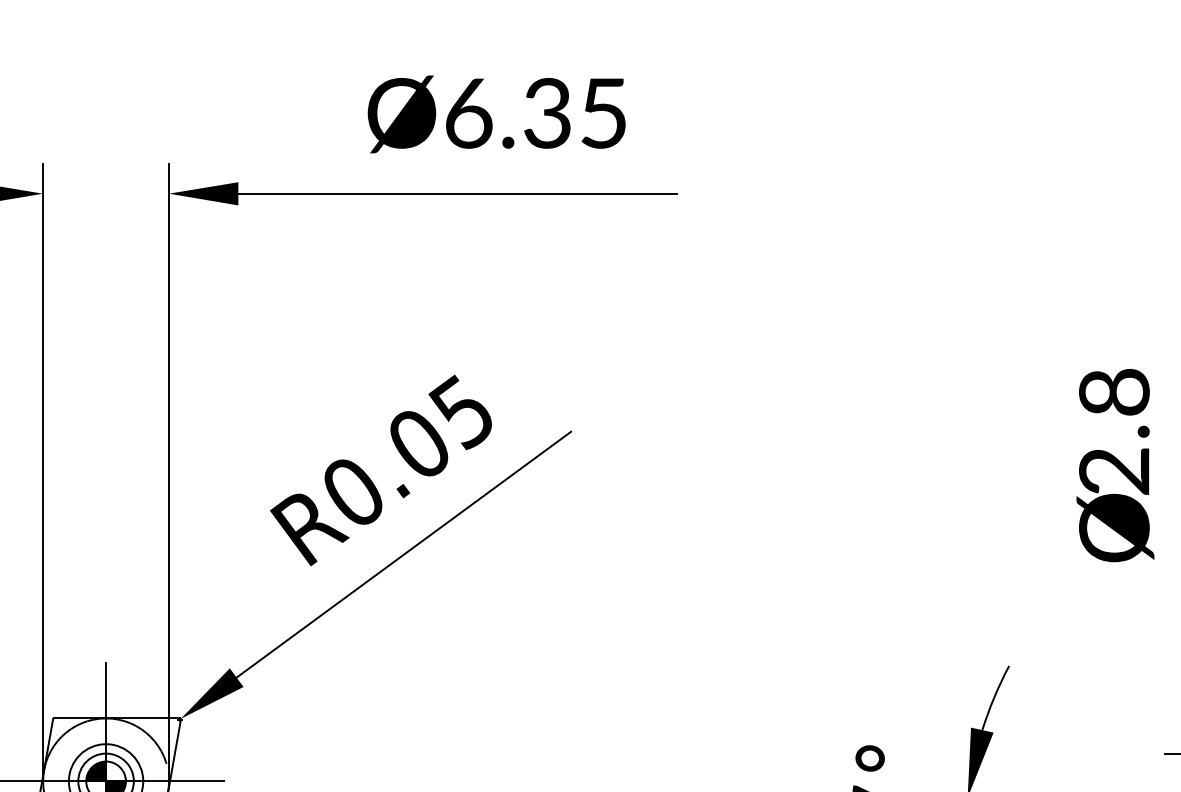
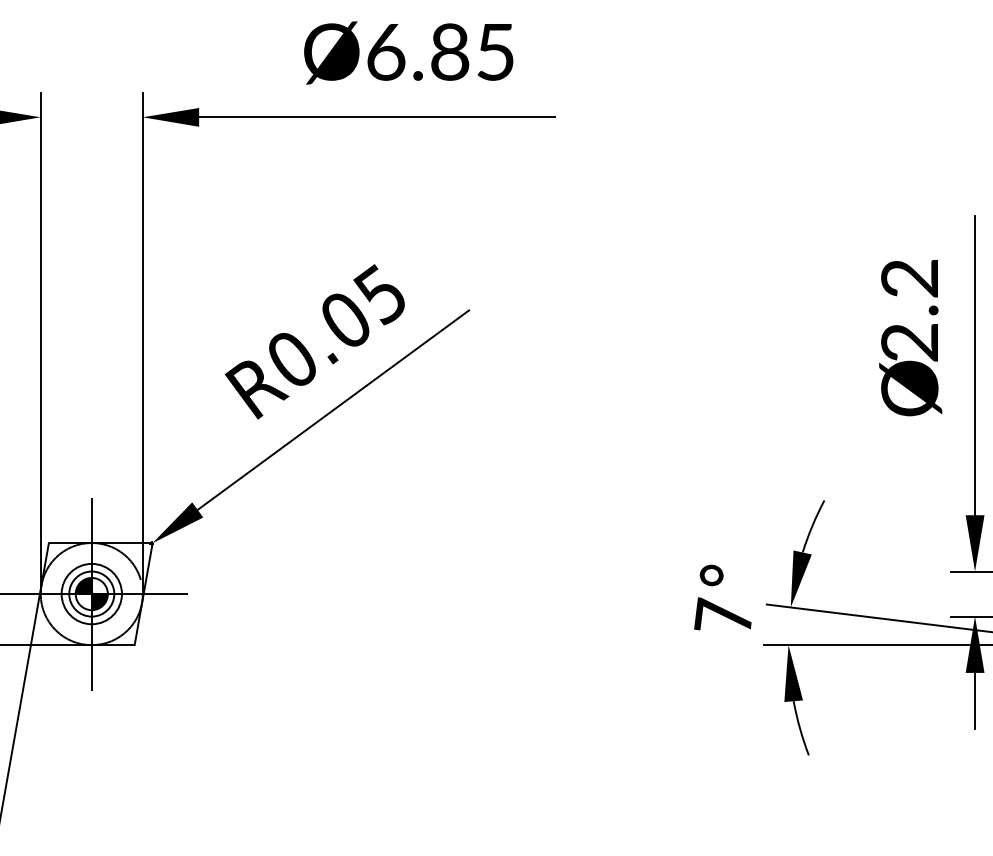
text: (548, 112) -> (450, 51), Ø6.35 -> Ø6.85
text: (1113, 392) -> (909, 278), 2.8 -> 2.2

